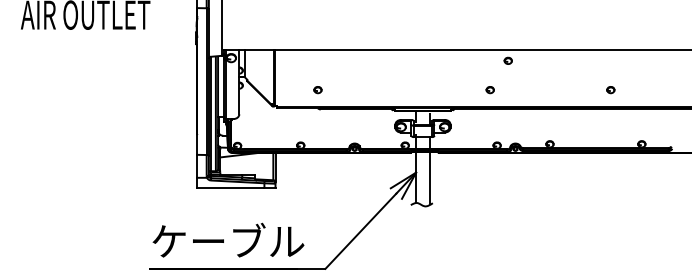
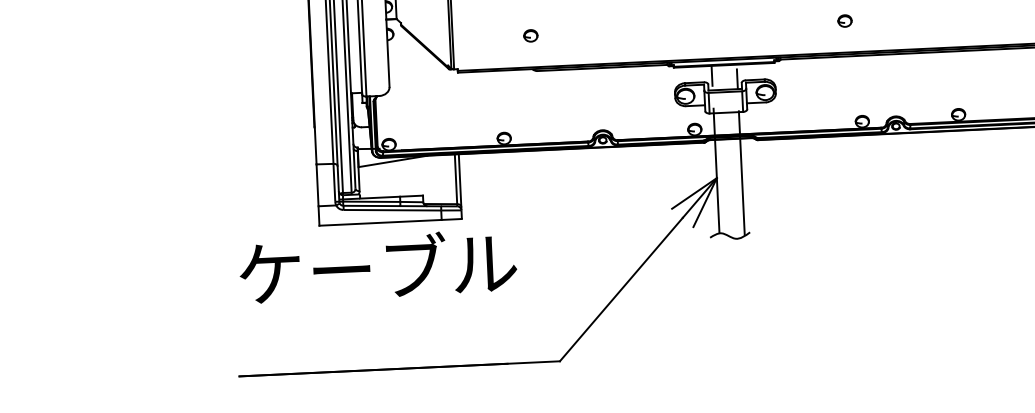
text: (228, 239) -> (378, 265), moved

